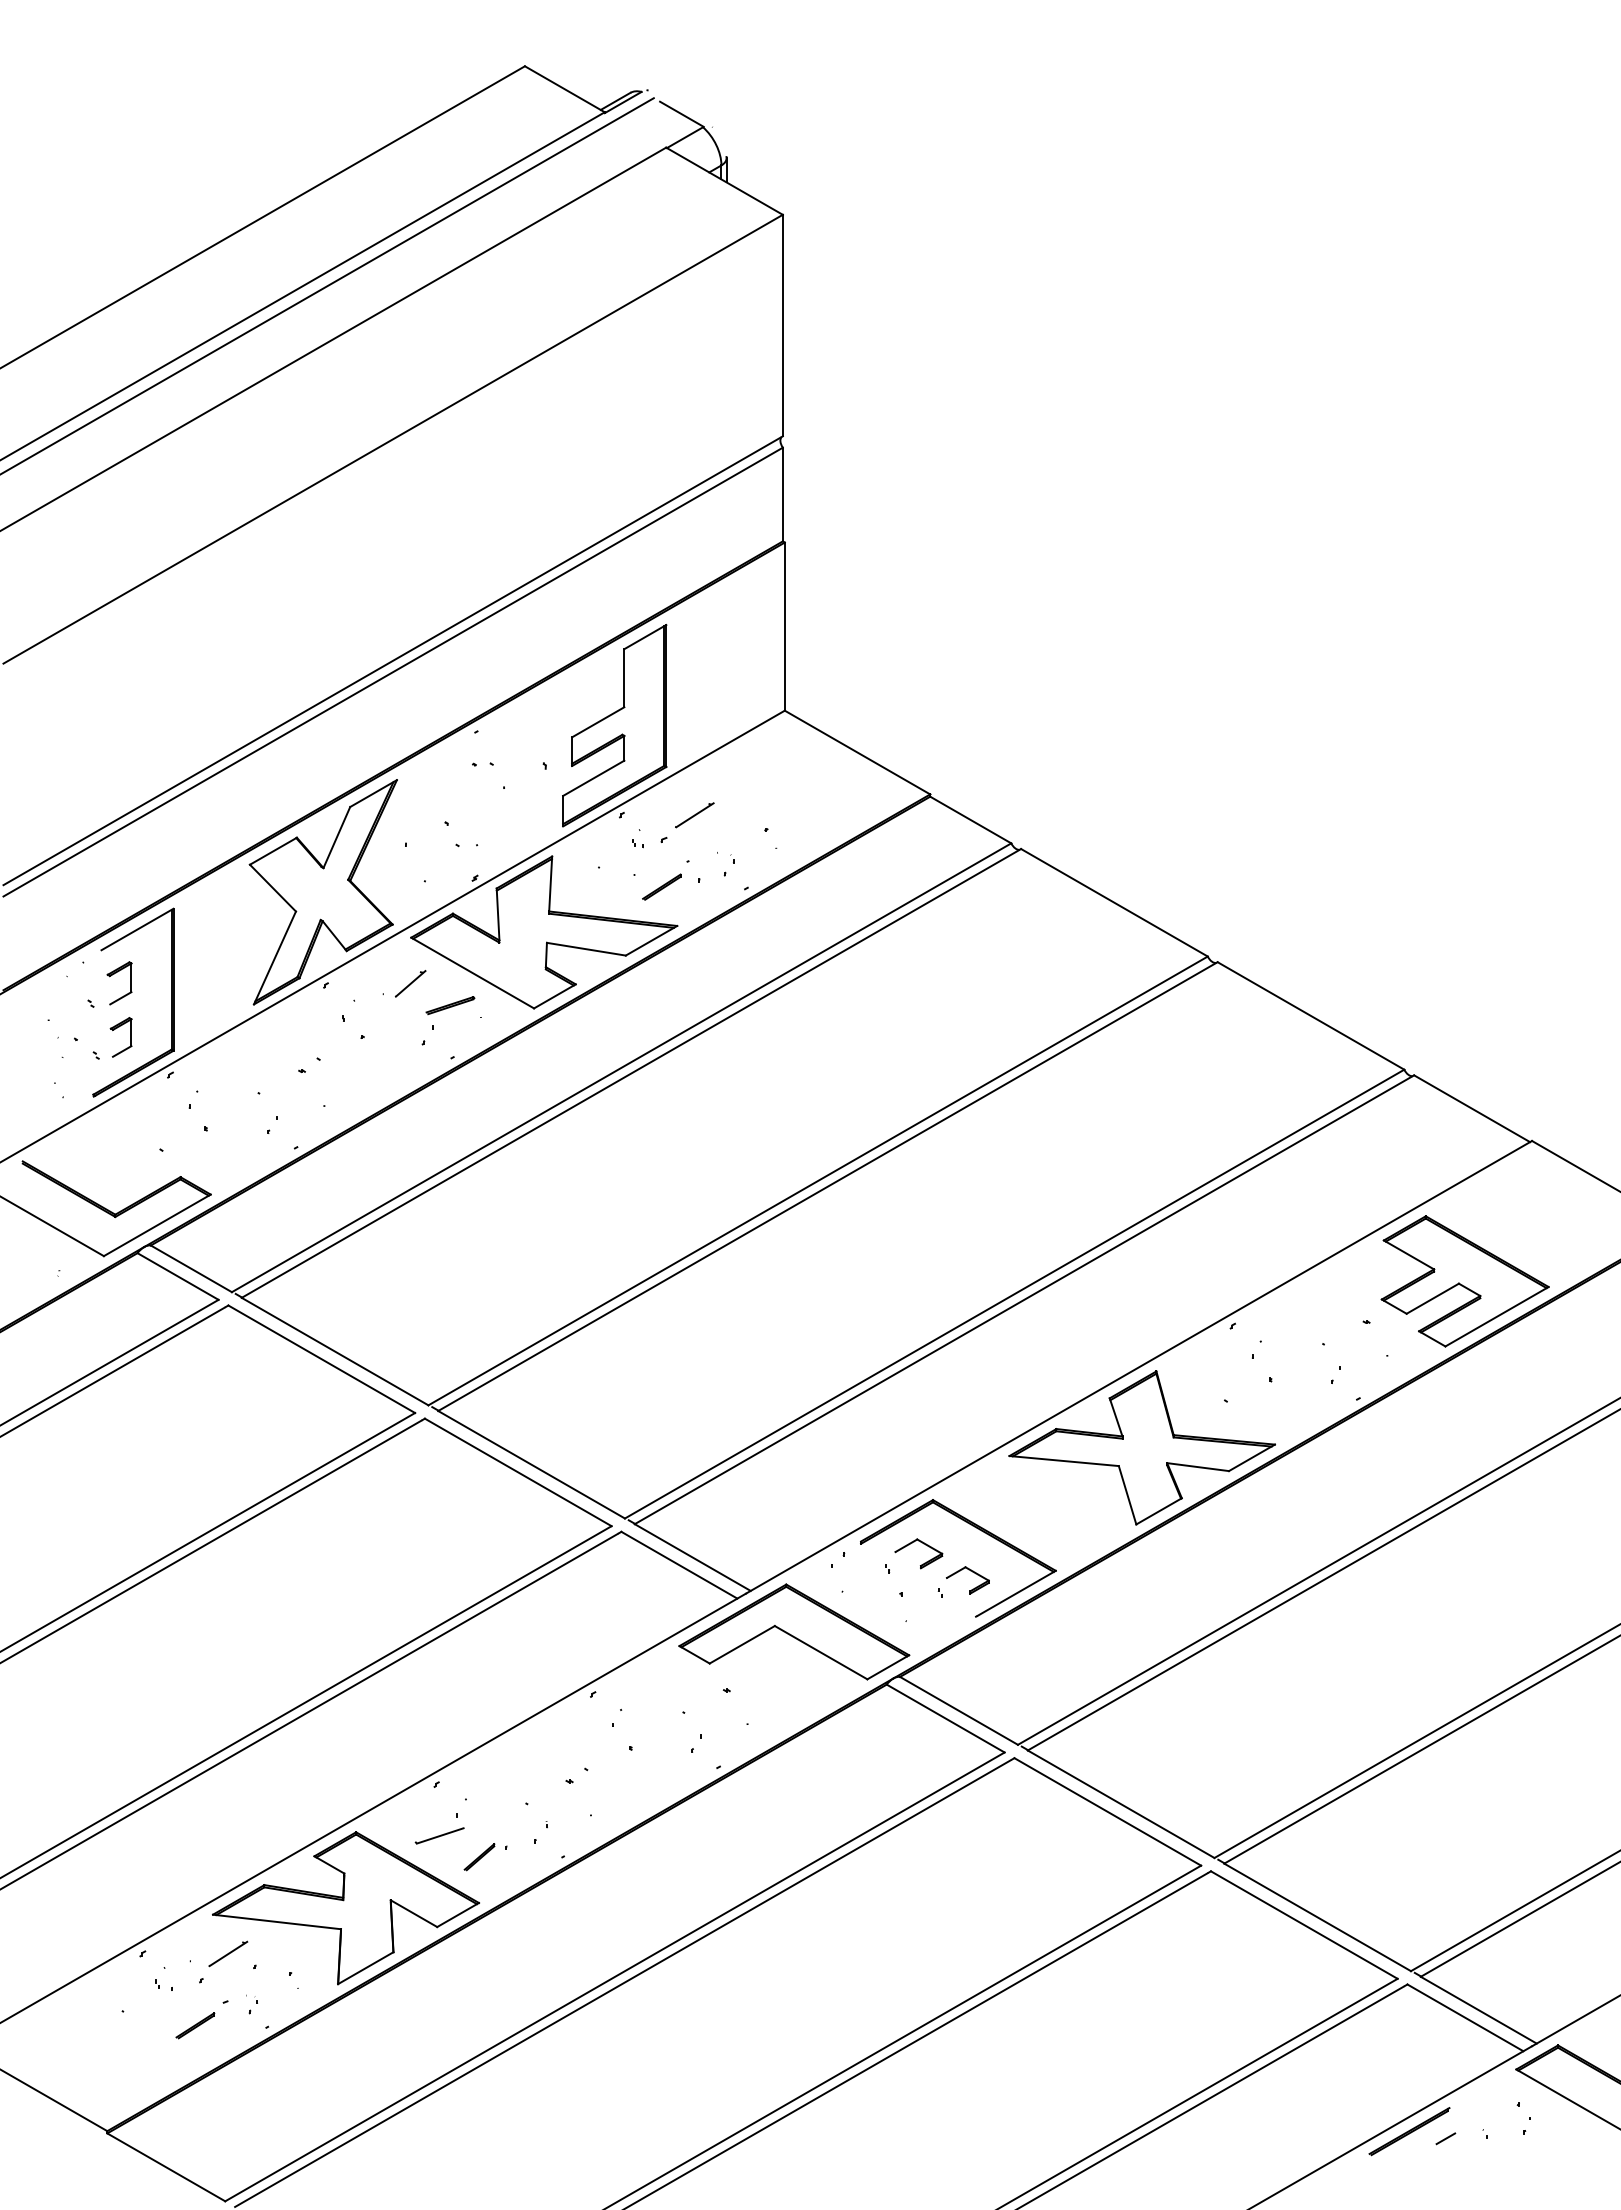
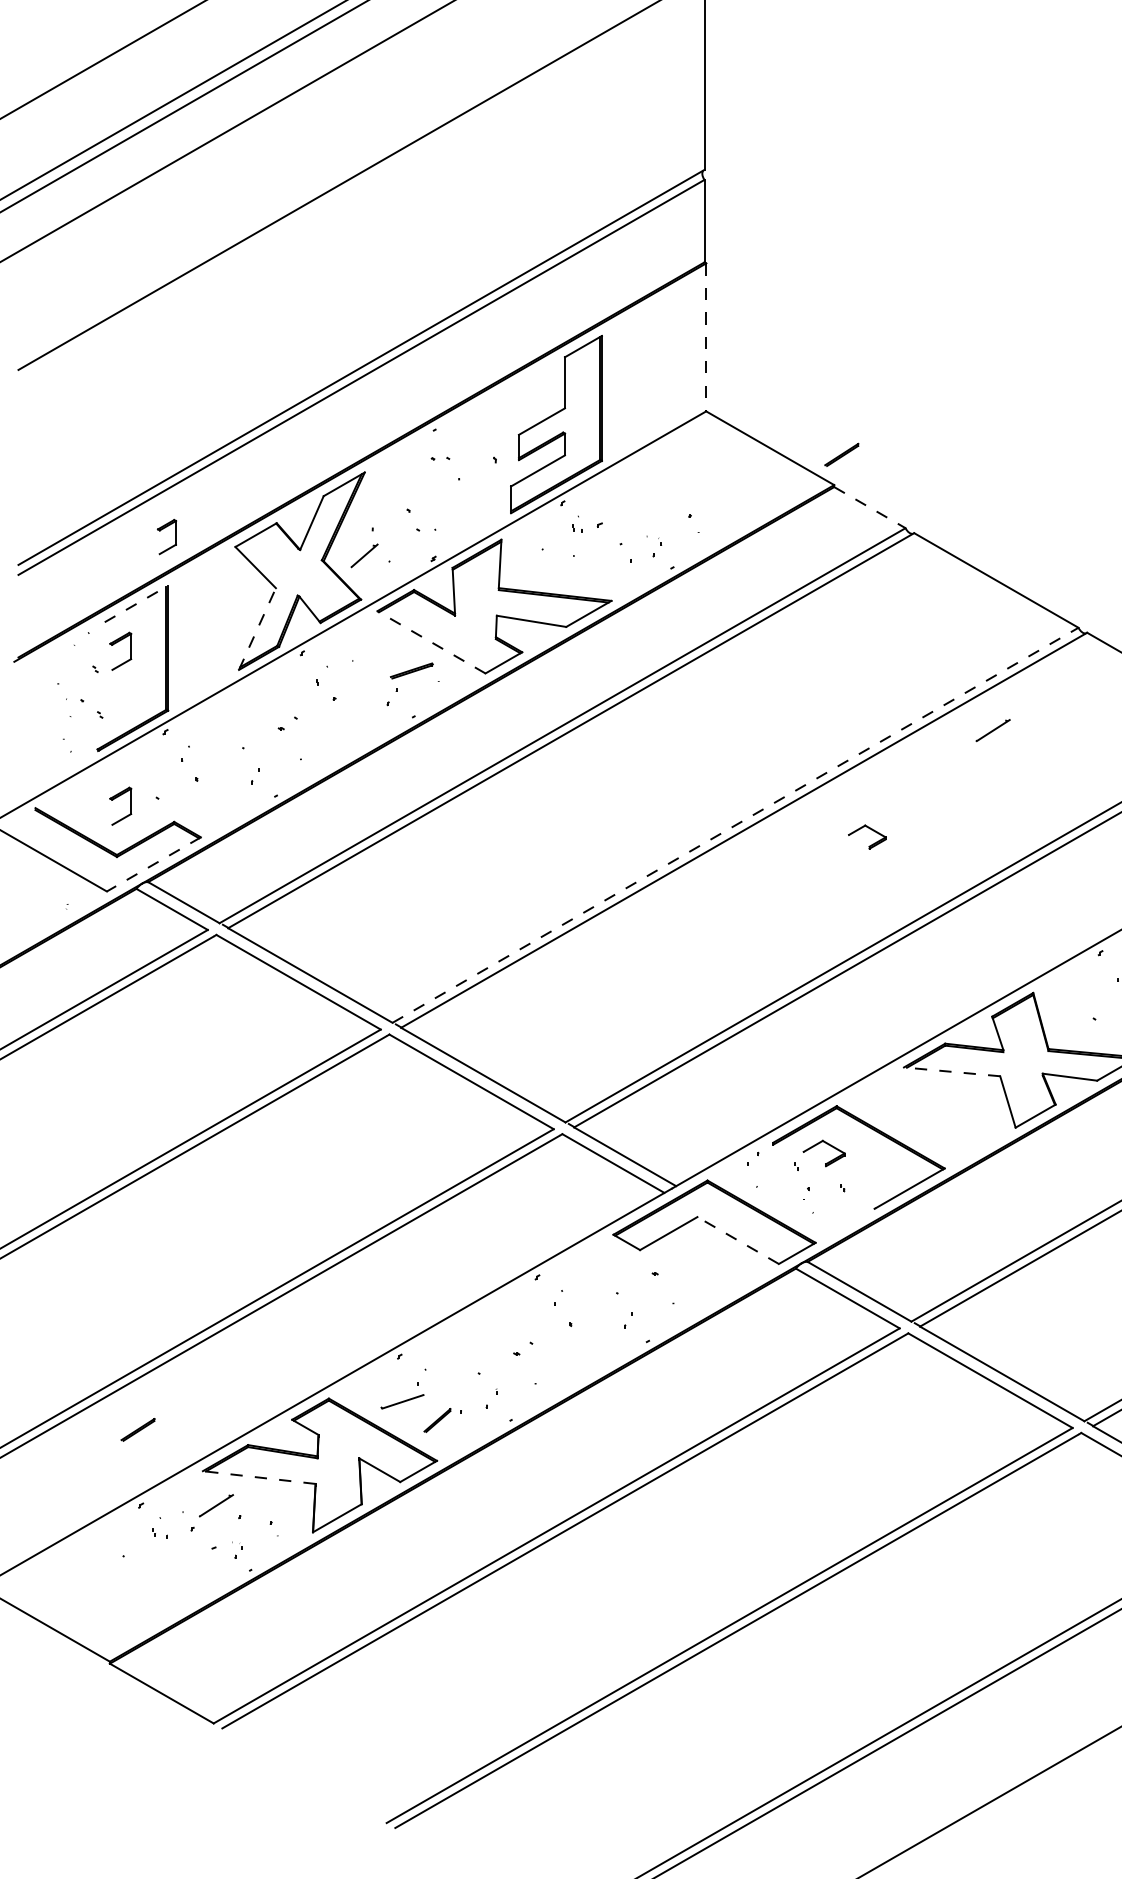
line: (784, 627) -> (705, 338), solid -> dashed
part: (694, 815) -> (992, 730), moved
line: (970, 820) -> (869, 508), solid -> dashed
part: (661, 886) -> (841, 454), moved
line: (137, 929) -> (136, 603), solid -> dashed
line: (274, 957) -> (257, 628), solid -> dashed
line: (472, 973) -> (431, 642), solid -> dashed
part: (410, 983) -> (364, 555), moved
part: (114, 1030) -> (161, 530), moved
part: (114, 1150) -> (116, 798), added
line: (818, 1180) -> (735, 824), solid -> dashed
line: (157, 1225) -> (154, 864), solid -> dashed
line: (1064, 1461) -> (952, 1072), solid -> dashed
part: (972, 1572) -> (871, 830), moved
line: (820, 1652) -> (737, 1240), solid -> dashed
line: (276, 1921) -> (258, 1477), solid -> dashed
part: (195, 2025) -> (138, 1429), moved

